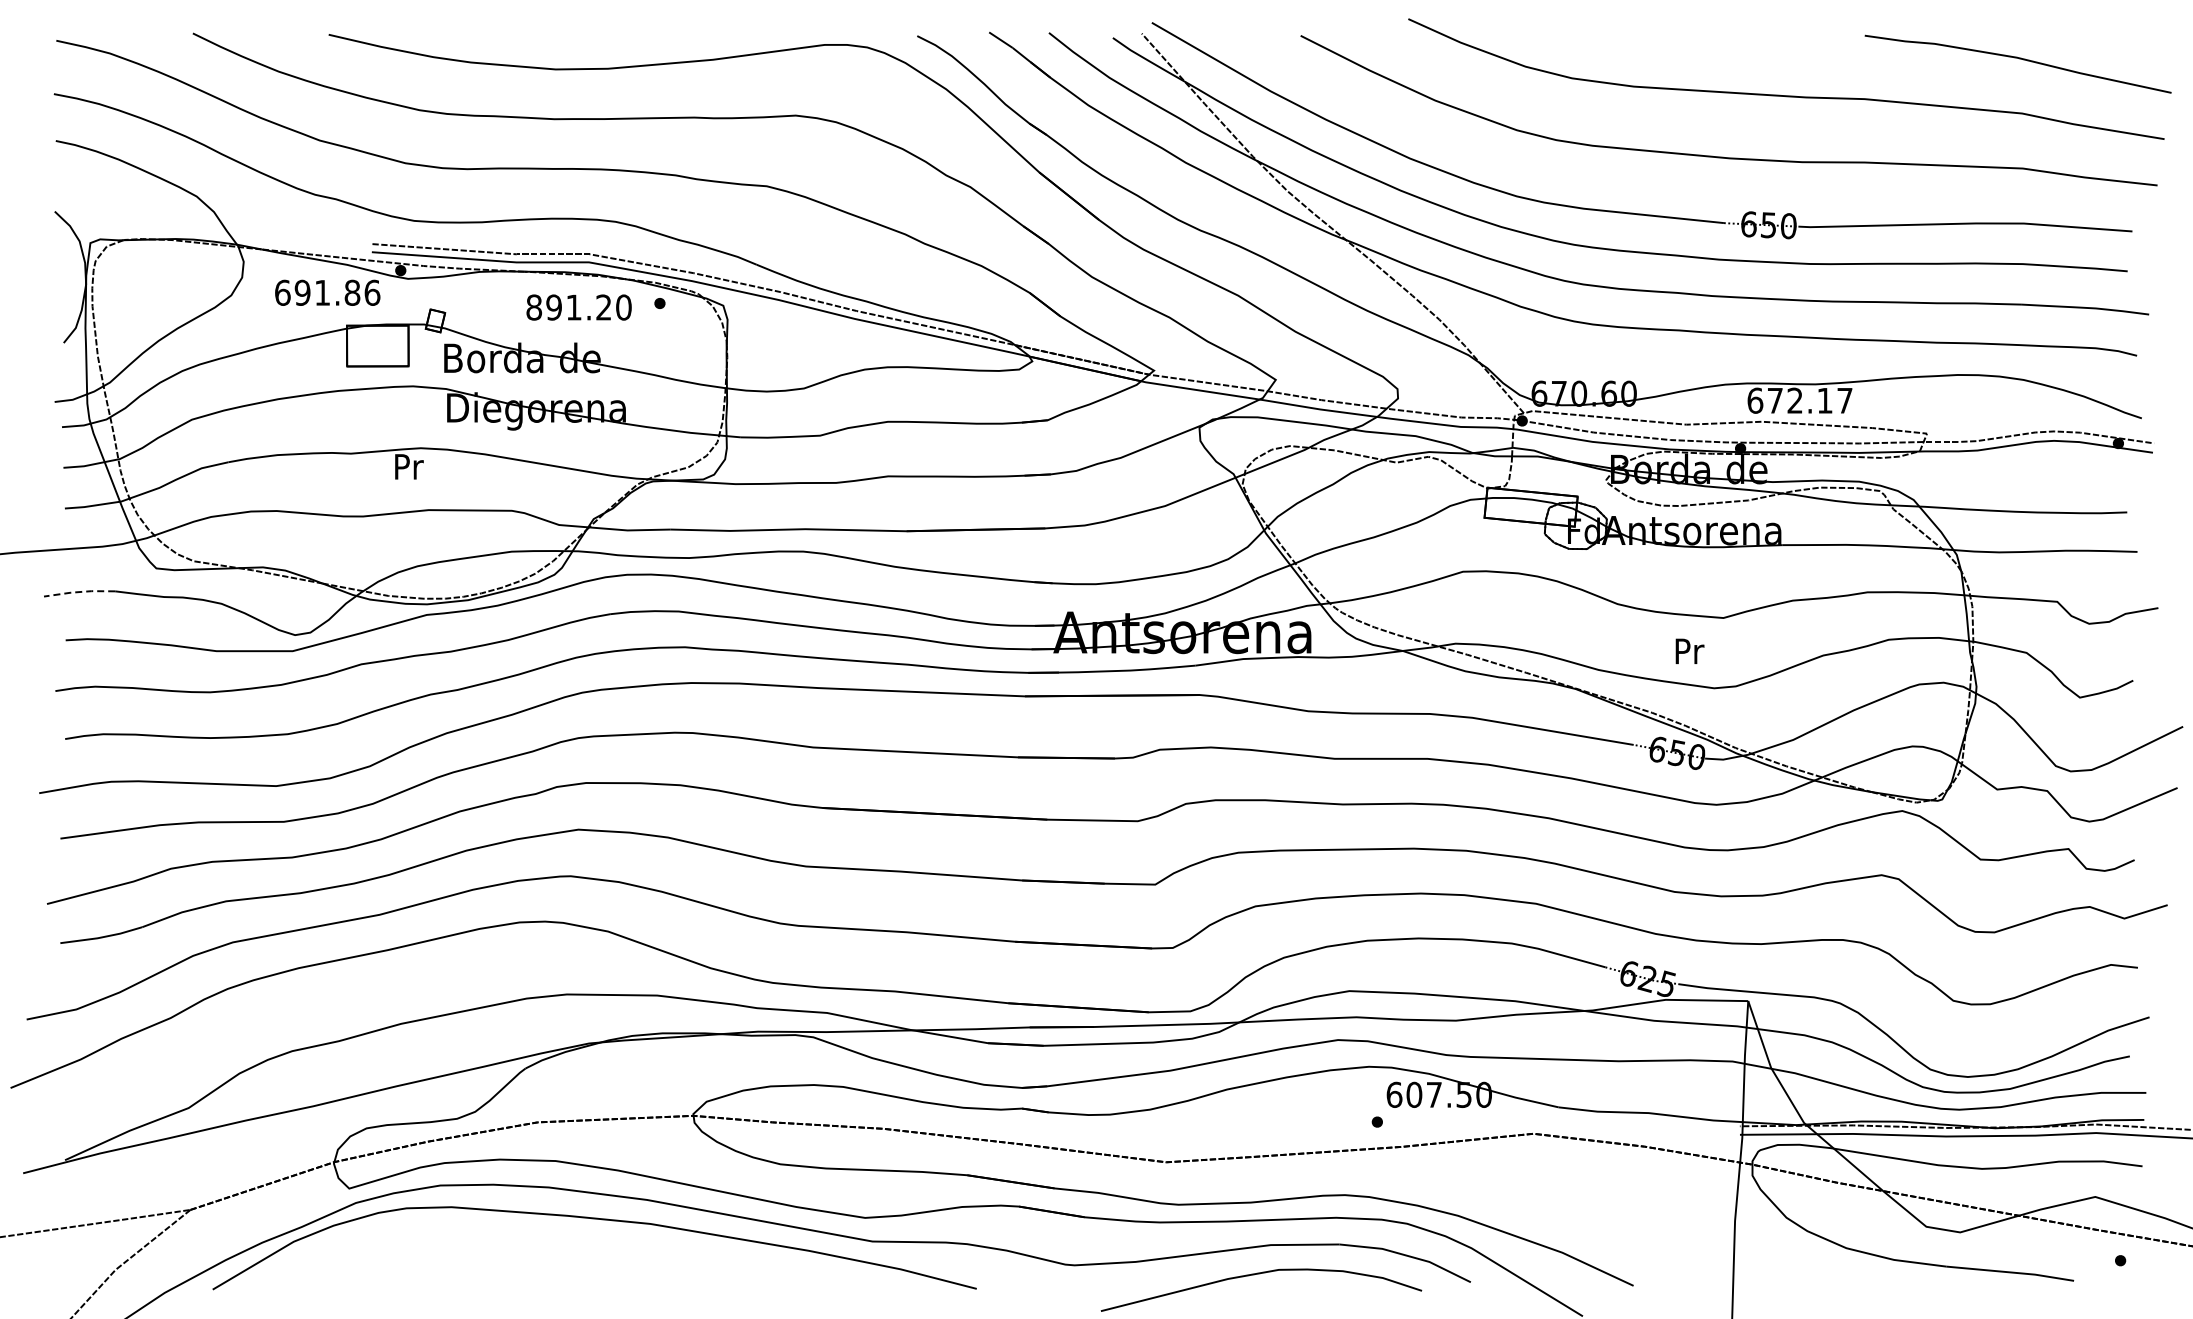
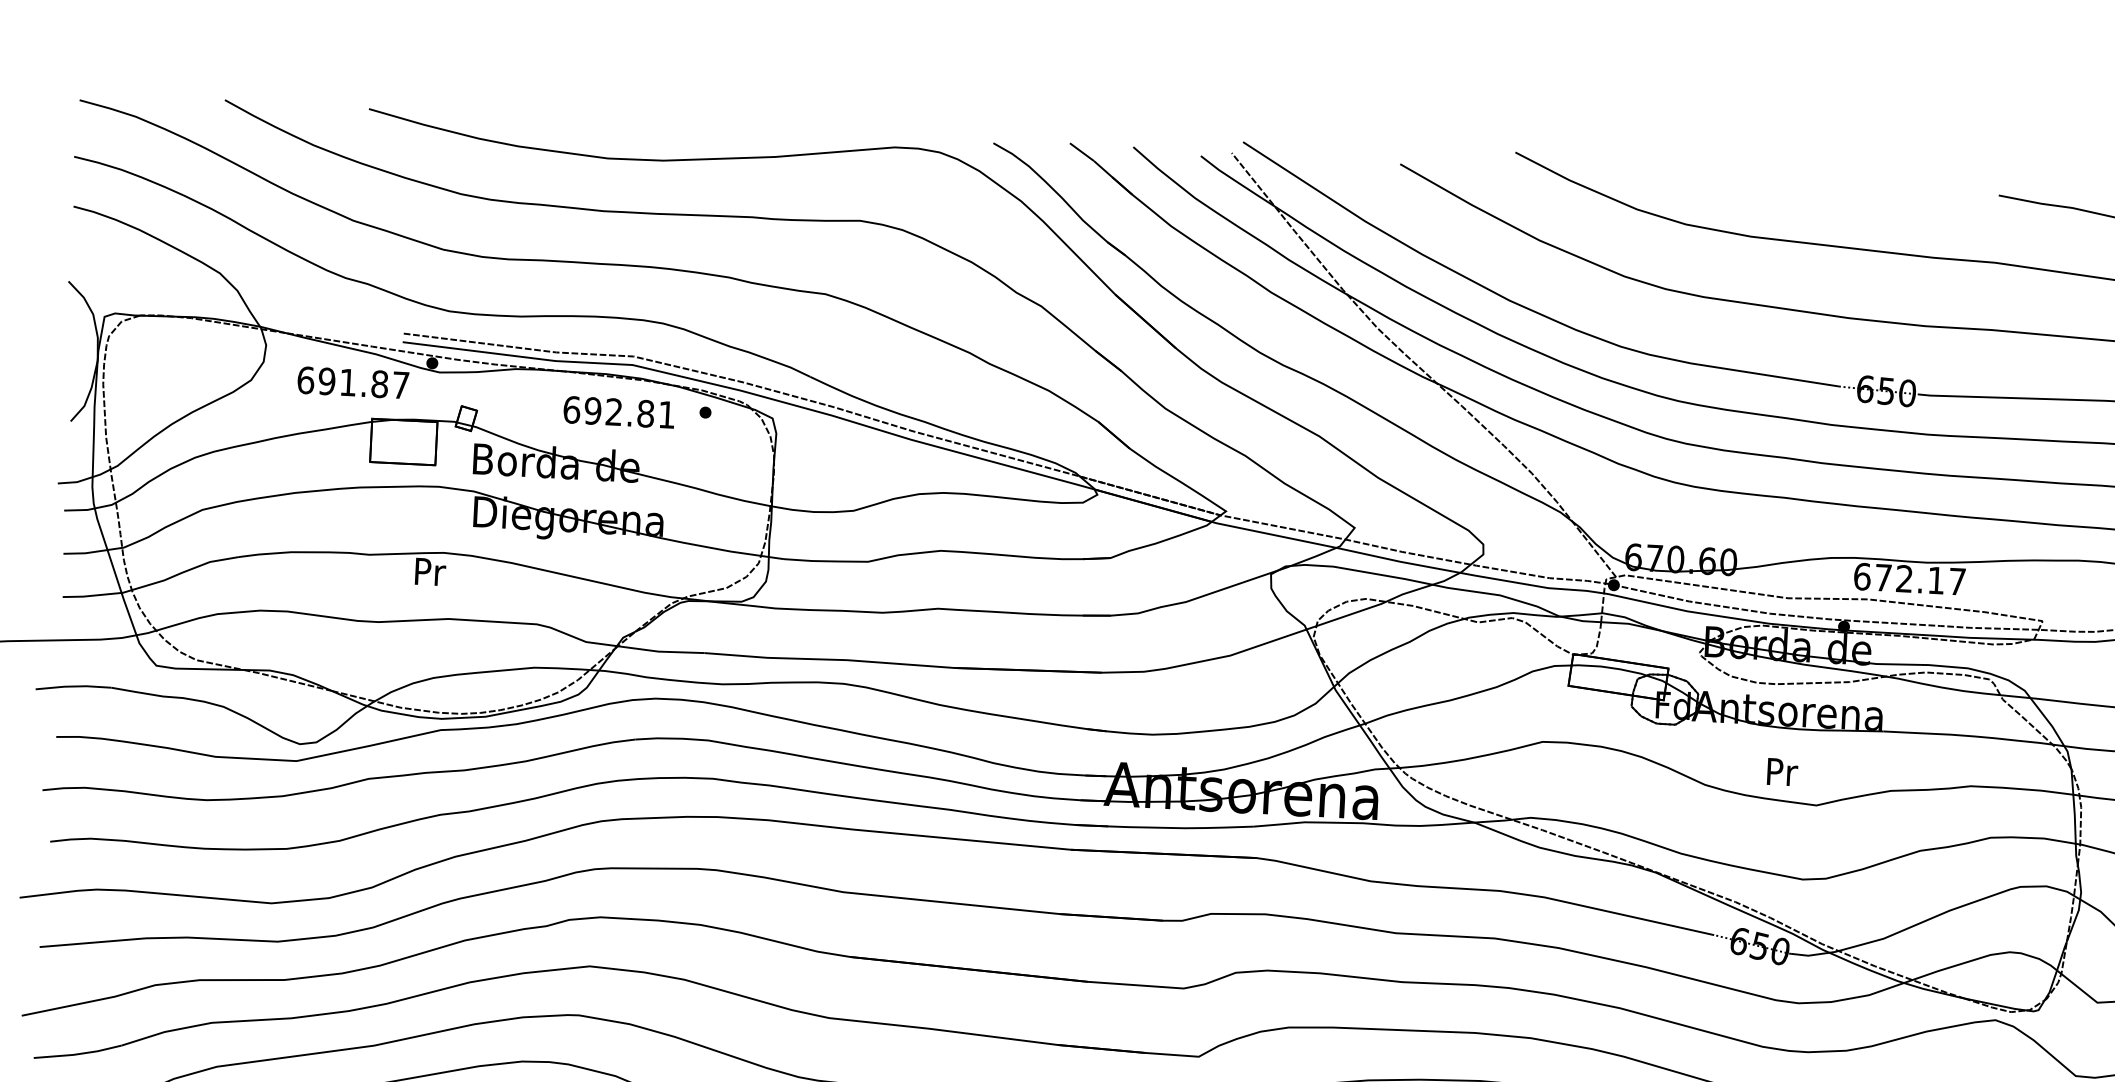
text: (372, 292) -> (401, 384), 691.86 -> 691.87
text: (578, 307) -> (618, 412), 891.20 -> 692.81
line: (78, 592) -> (72, 686), dashed -> solid
text: (1689, 650) -> (1782, 771), moved

